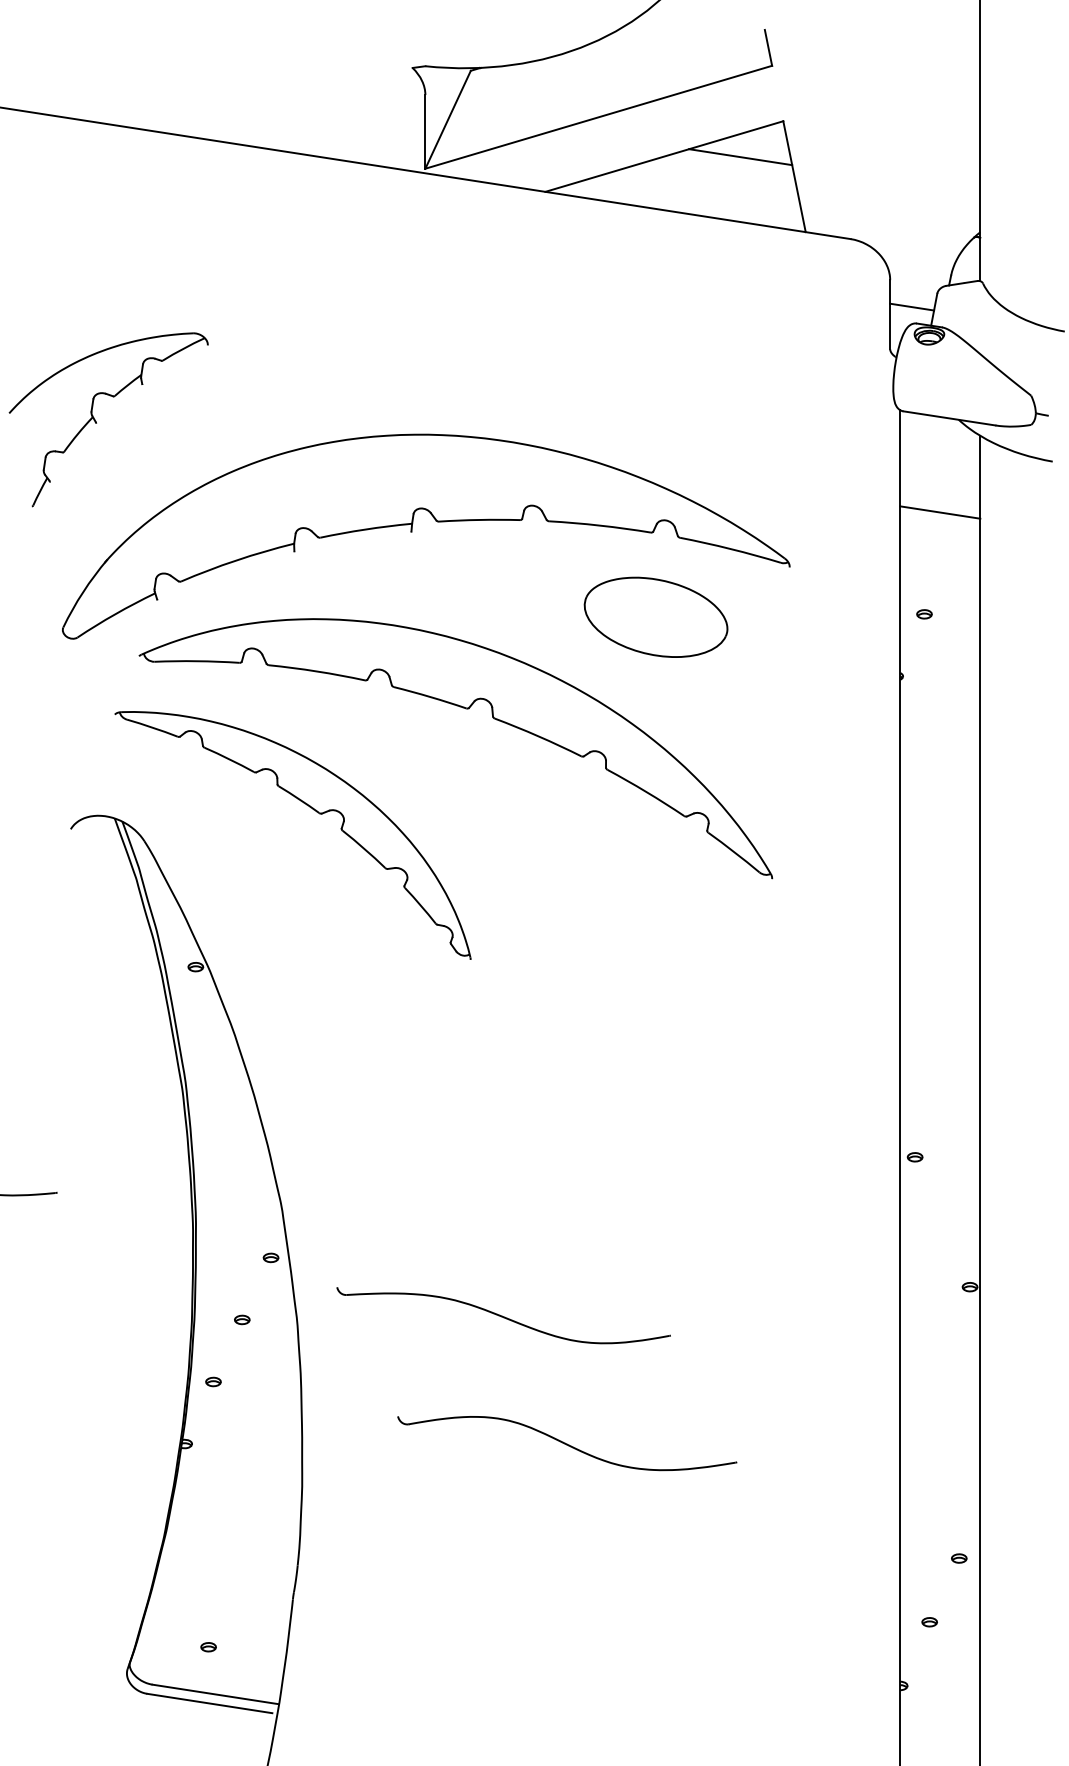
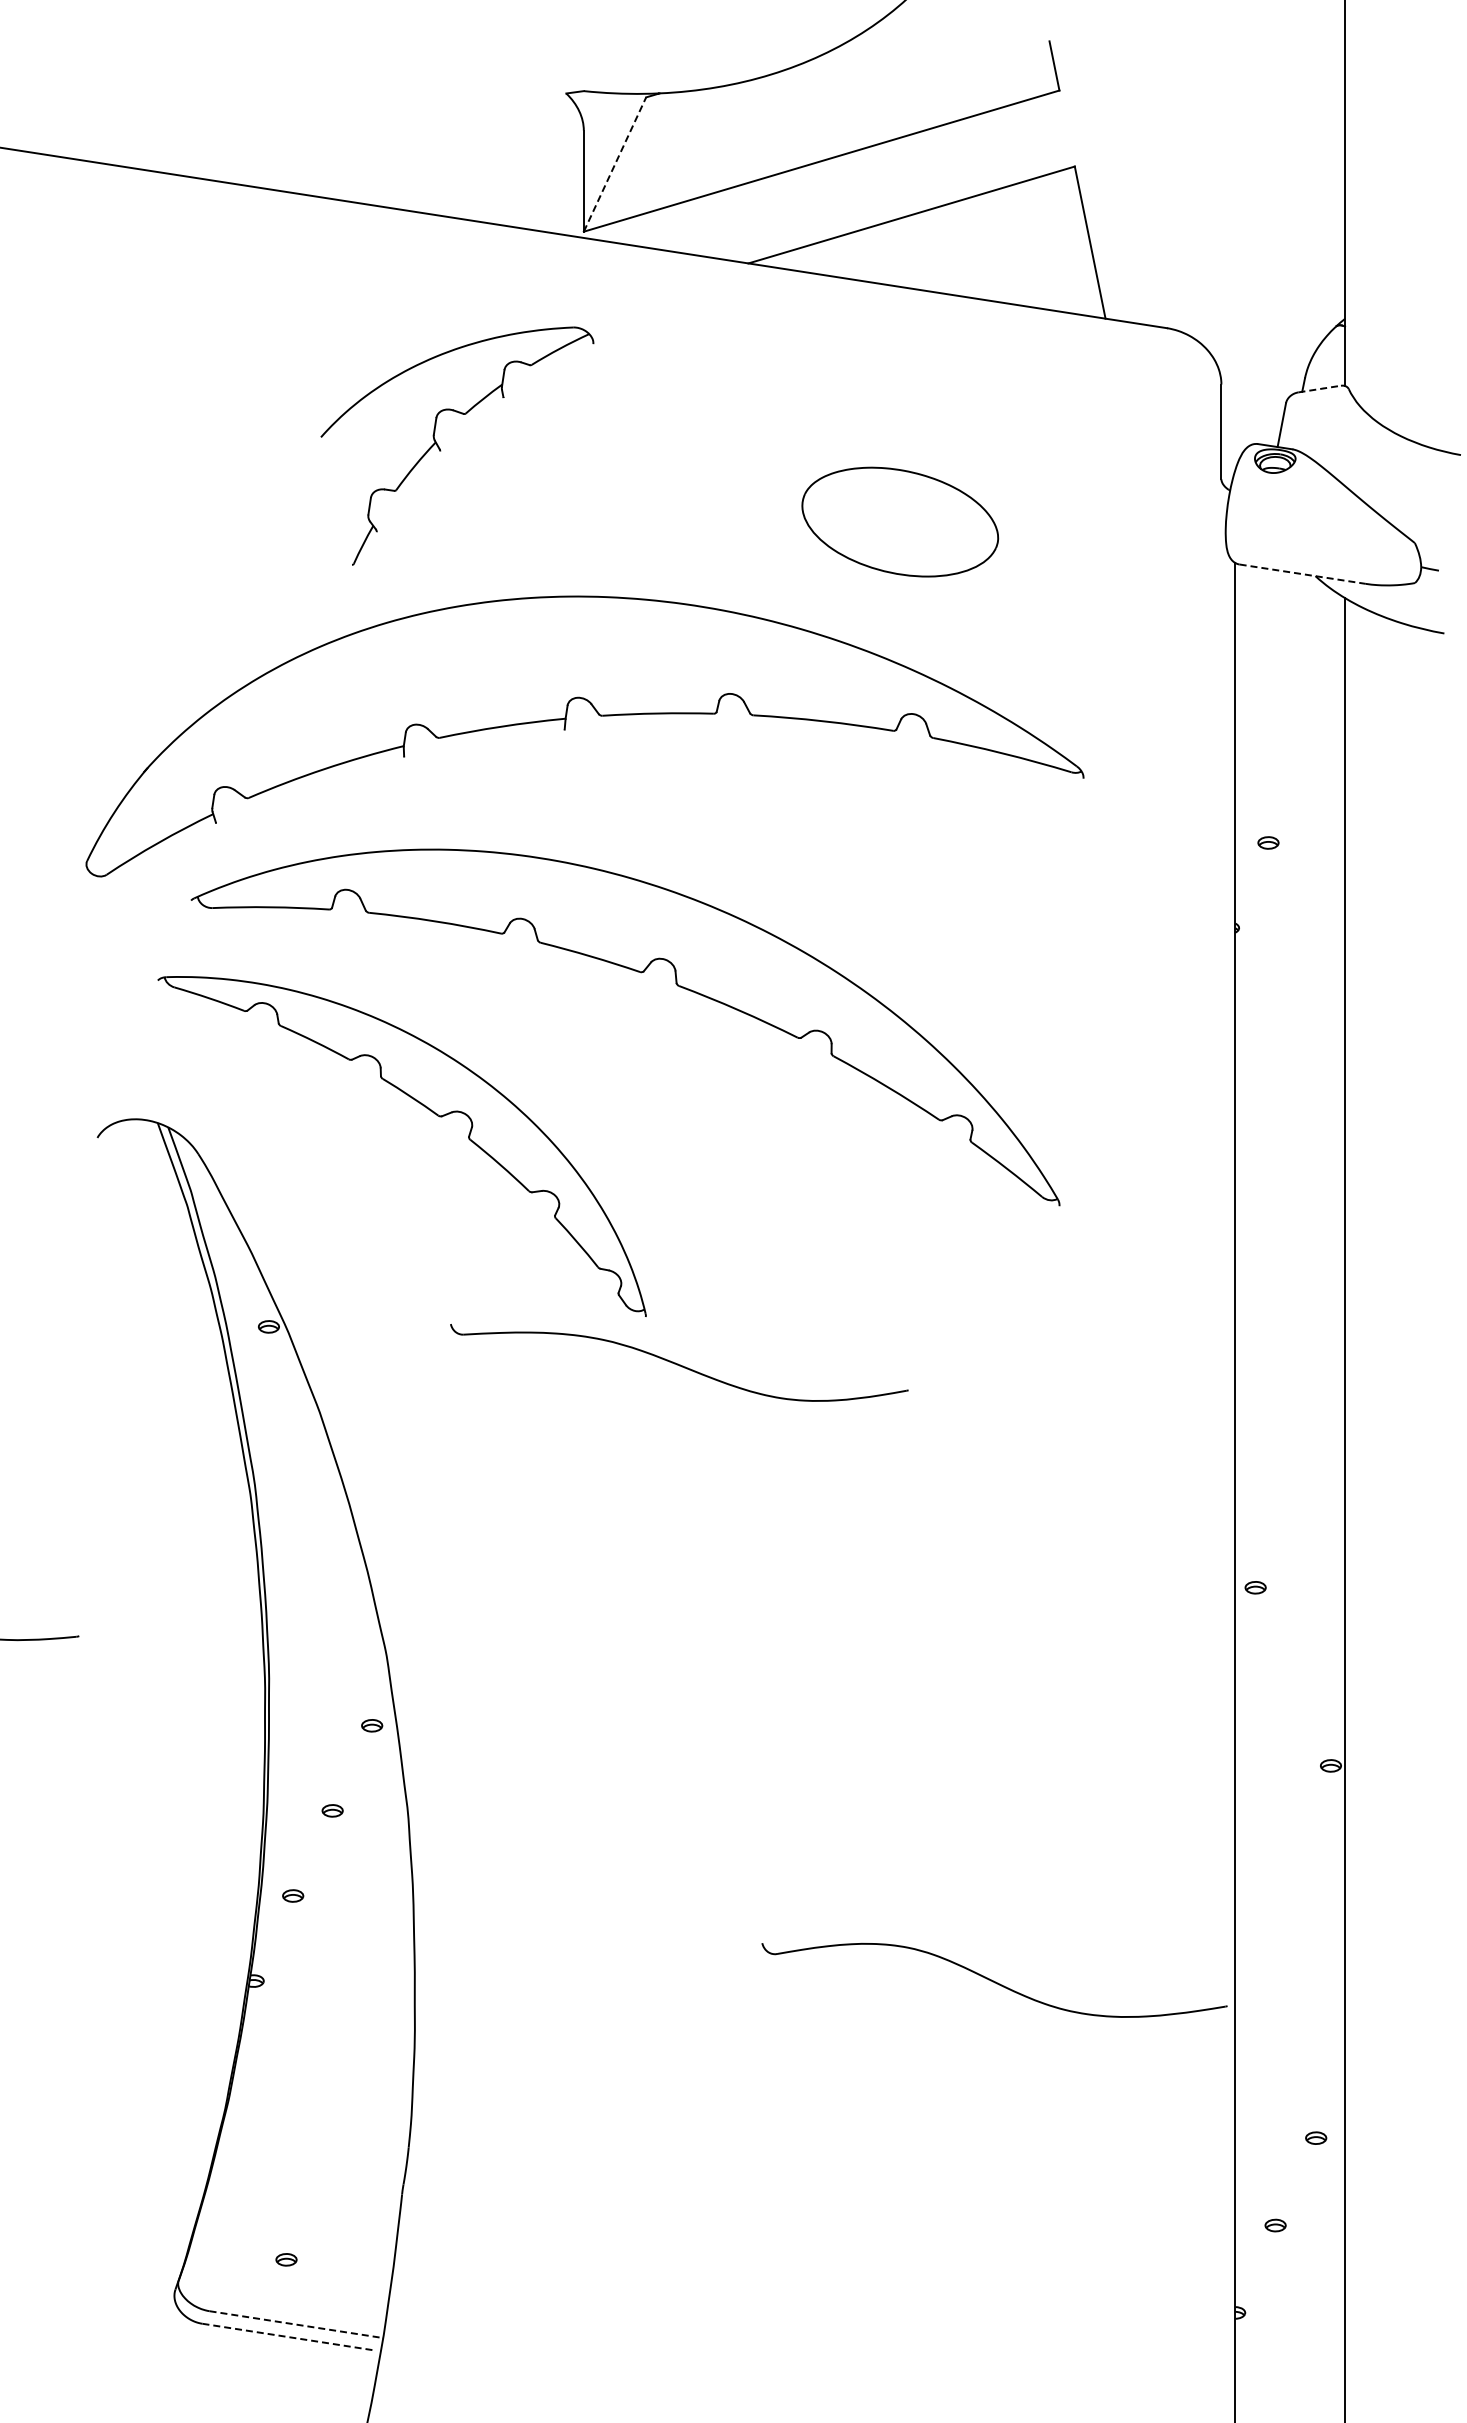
line: (448, 119) -> (615, 164), solid -> dashed
line: (740, 156) -> (1015, 215), removed
line: (961, 283) -> (1319, 389), solid -> dashed
line: (912, 307) -> (1251, 421), removed
line: (949, 418) -> (1302, 574), solid -> dashed
part: (97, 423) -> (441, 450), moved
line: (940, 511) -> (1290, 702), removed
part: (656, 616) -> (900, 521), moved
part: (503, 1315) -> (679, 1362), moved
part: (567, 1442) -> (994, 1979), moved
line: (215, 1694) -> (296, 2324), solid -> dashed
line: (210, 1703) -> (288, 2337), solid -> dashed

